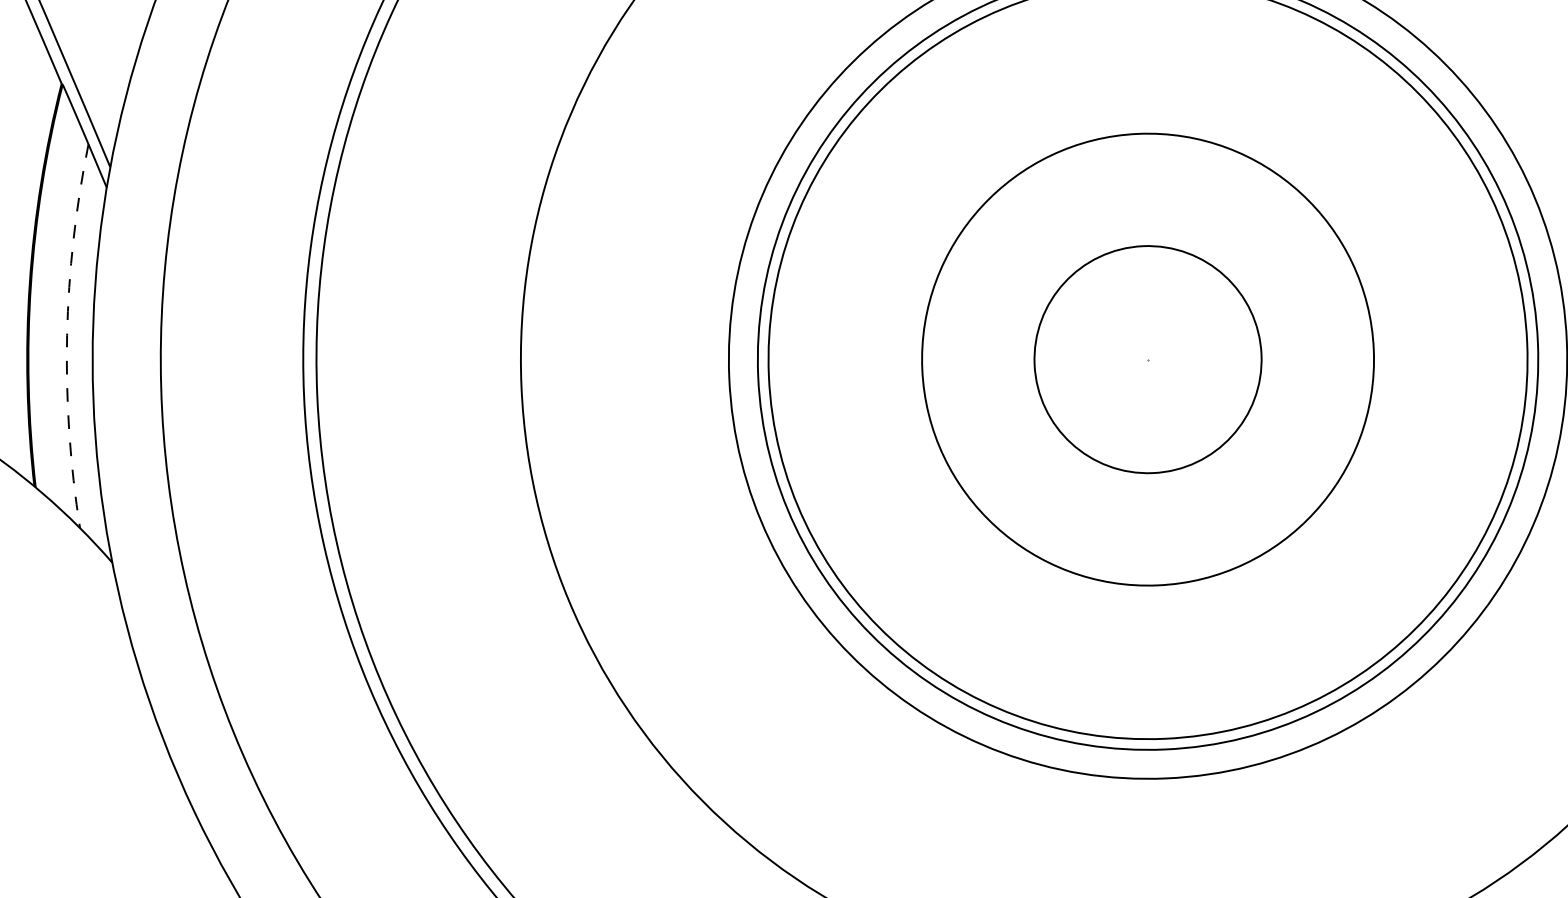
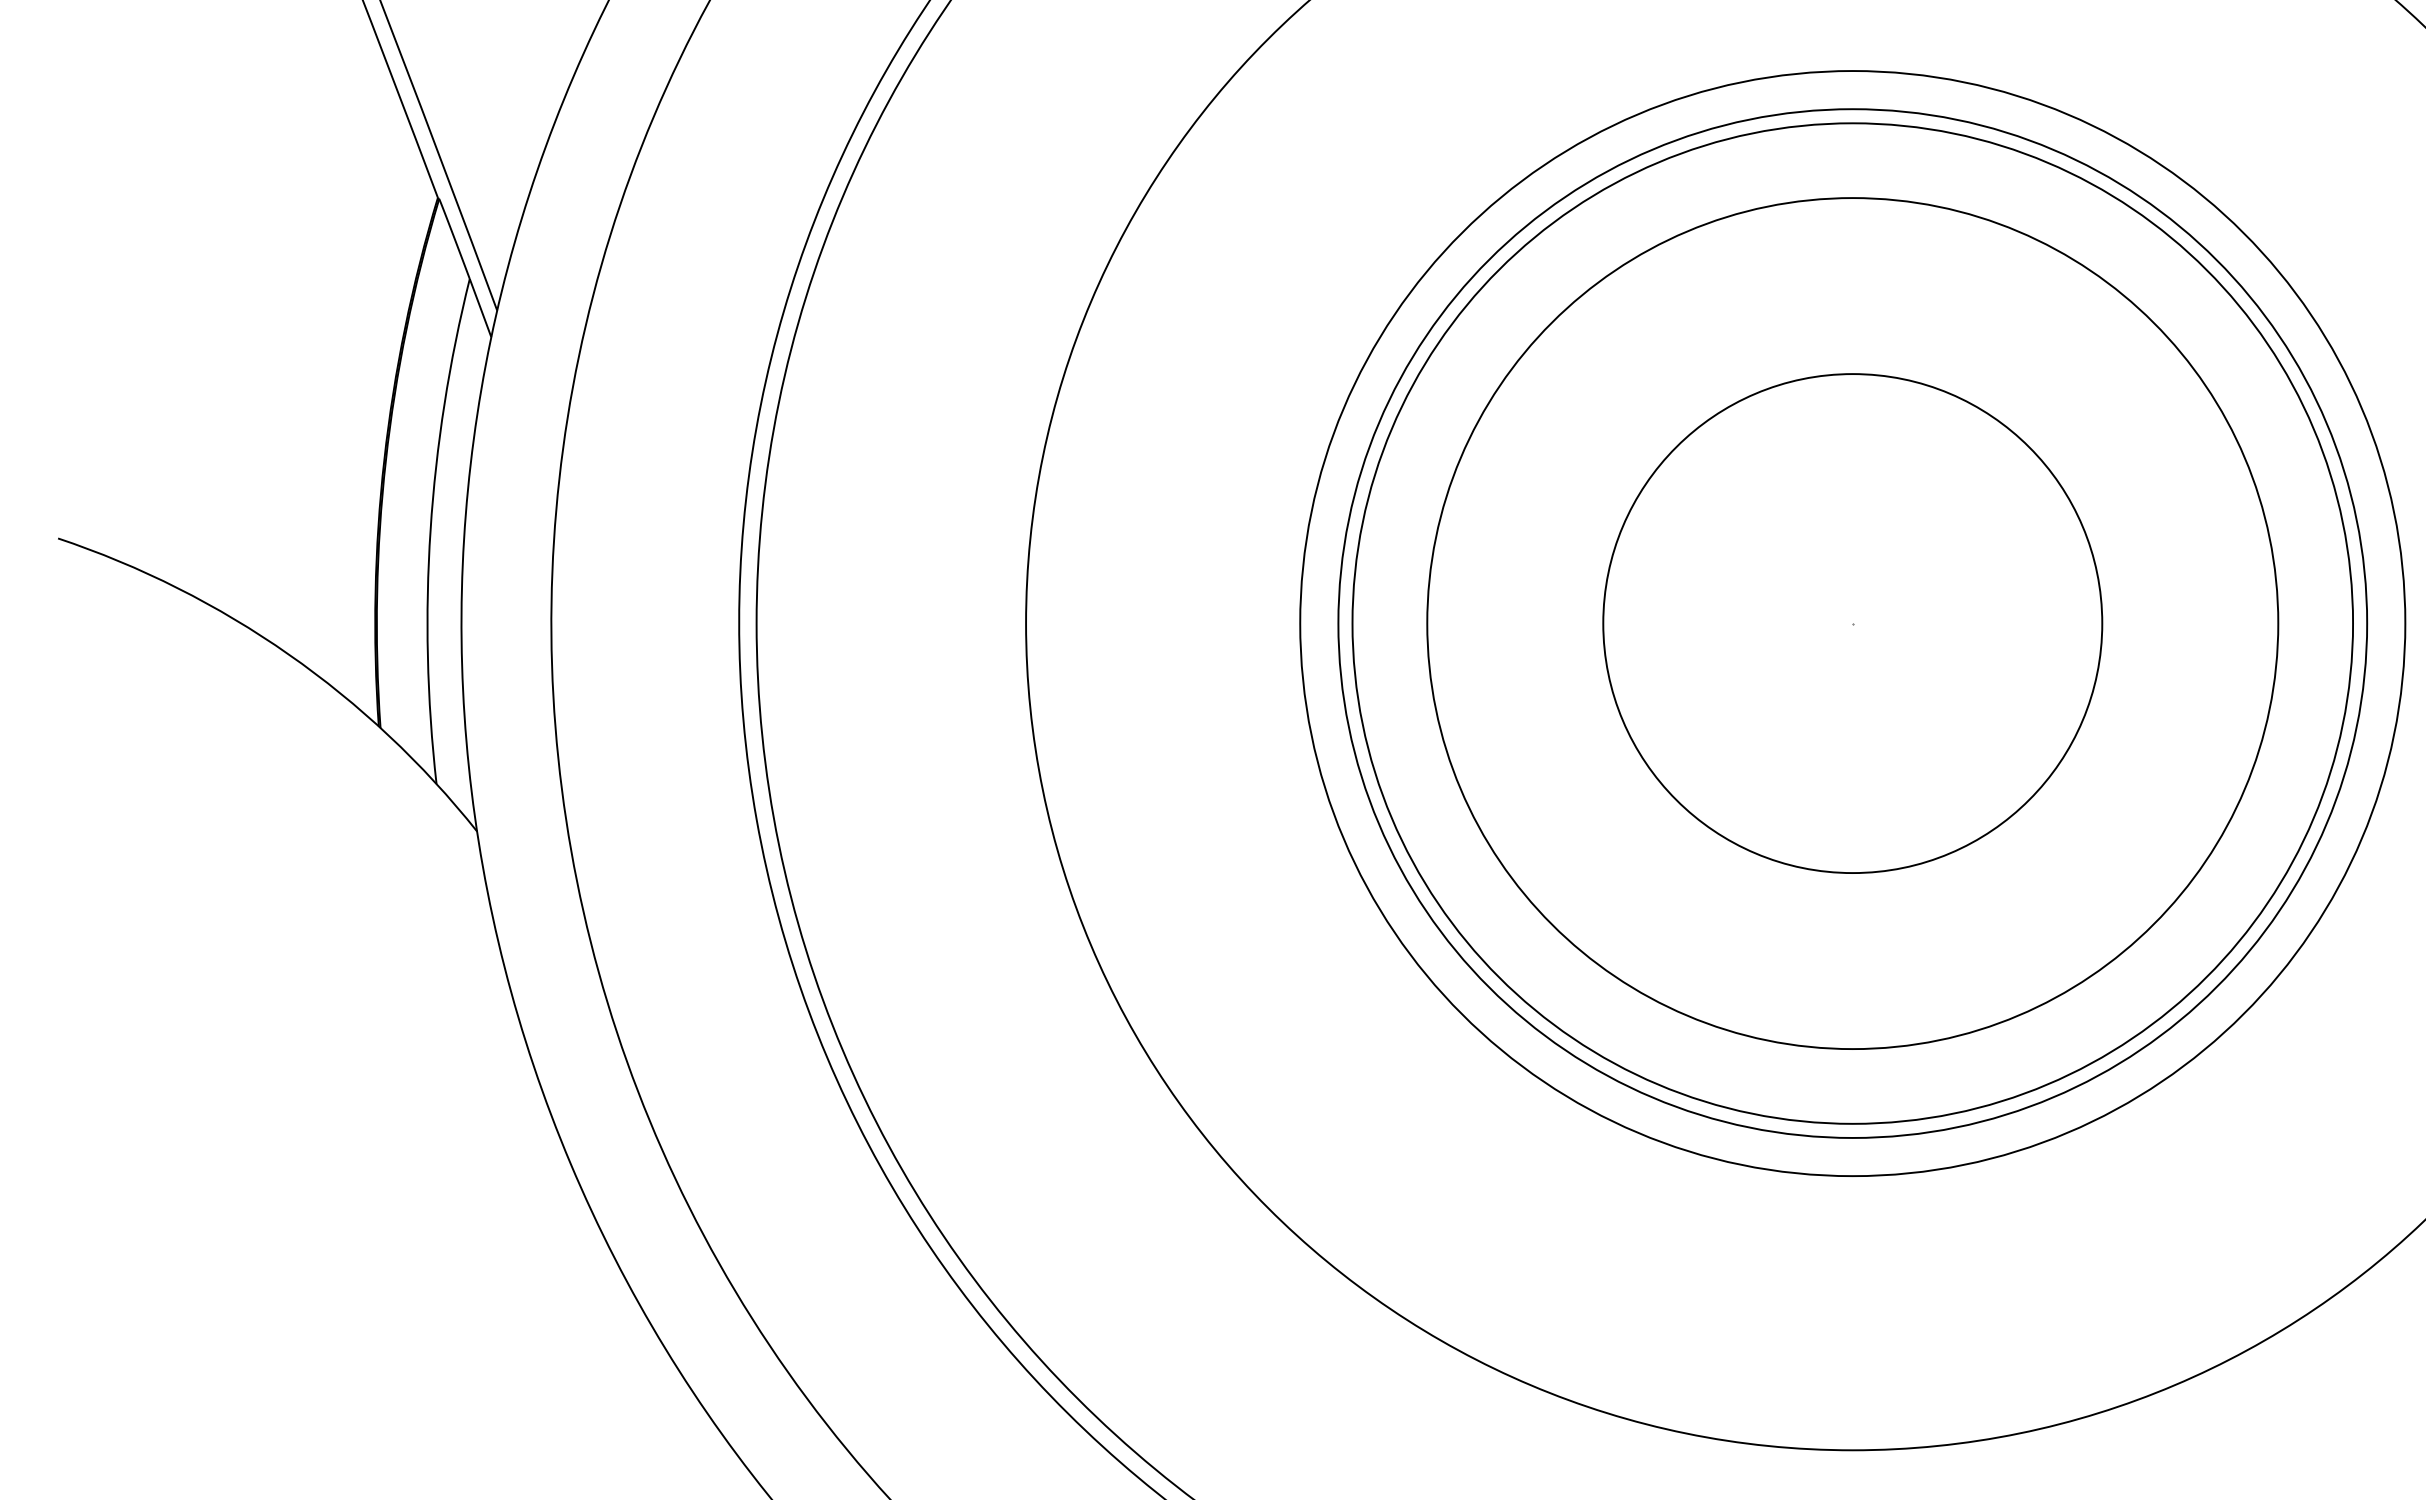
arc: (67, 335) -> (430, 529), dashed -> solid
circle: (1147, 359) -> (1852, 623), size x1.43
circle: (1147, 359) -> (1852, 623), size x1.67

